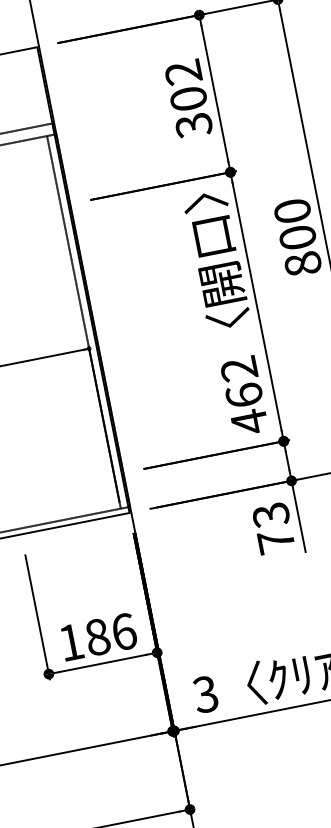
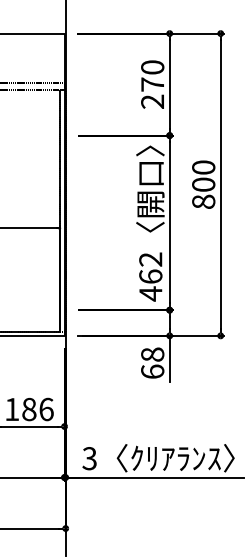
text: (188, 98) -> (152, 84), 302 -> 270
text: (273, 527) -> (152, 362), 73 -> 68

